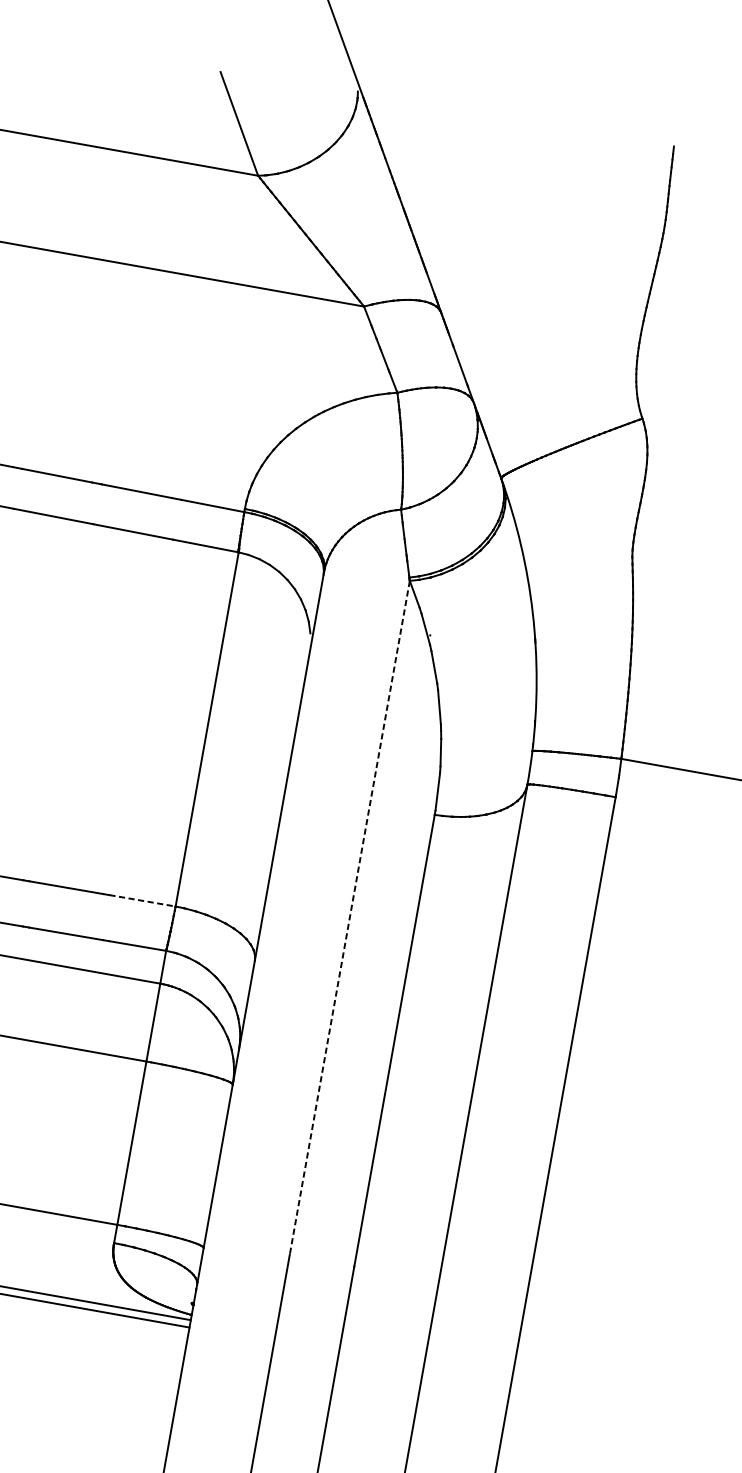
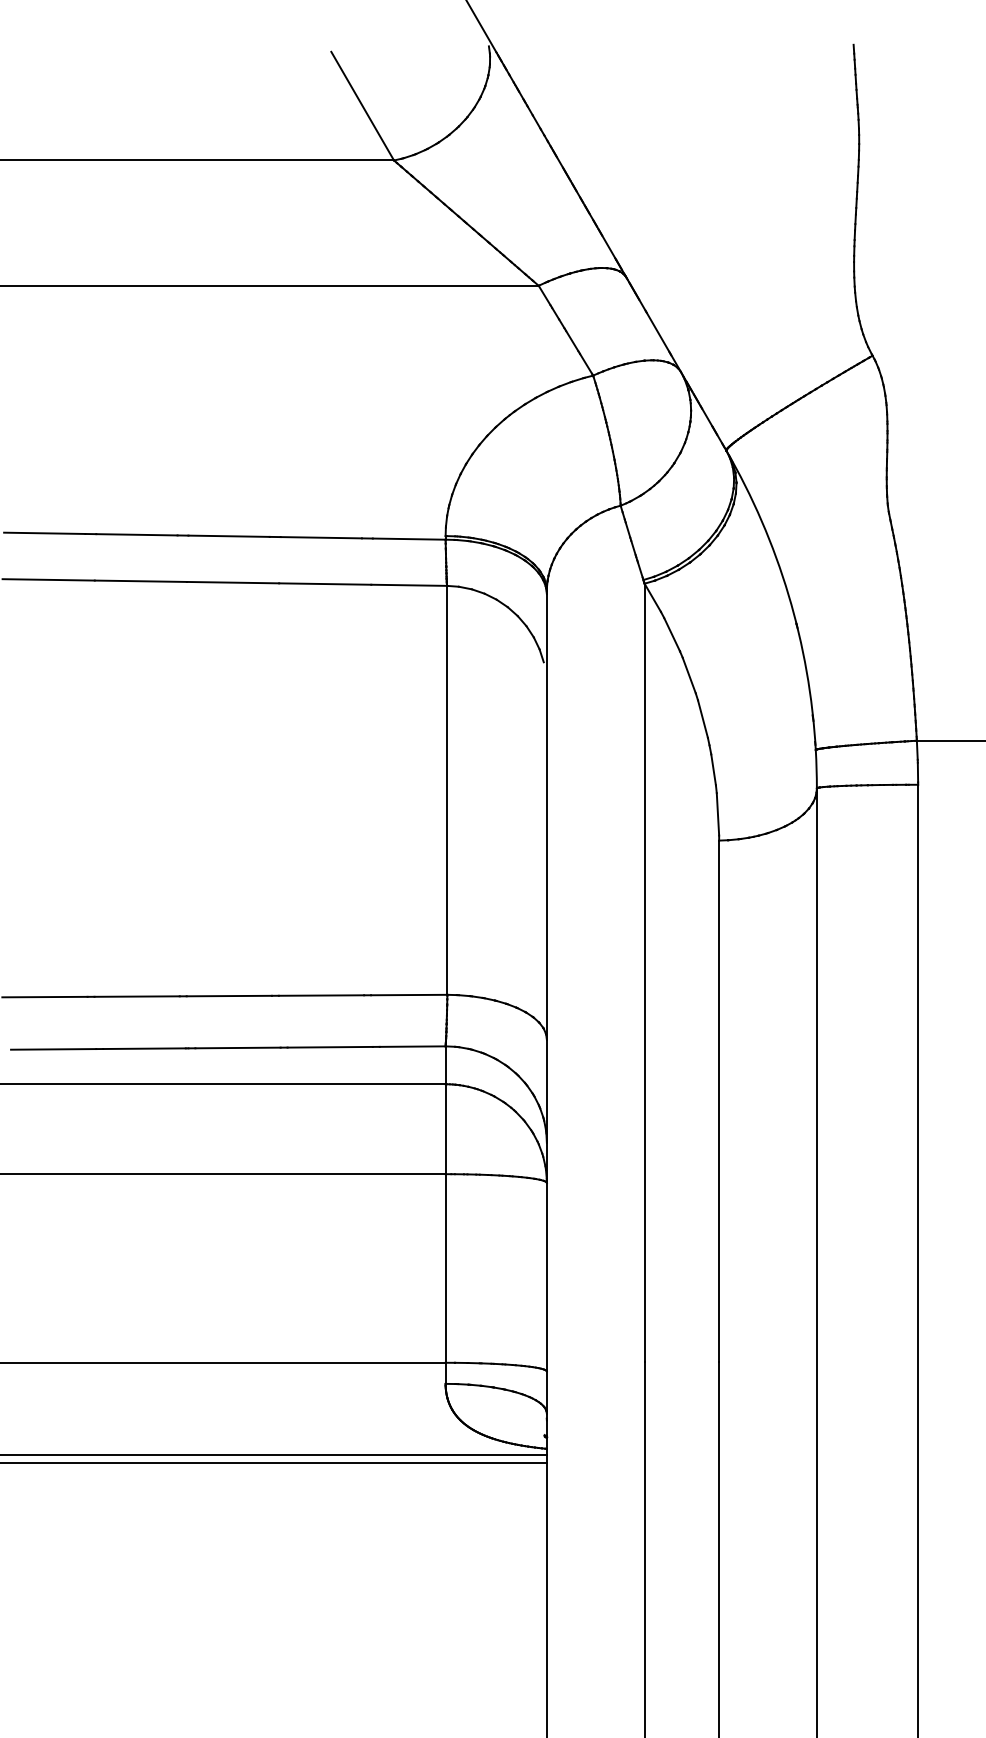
line: (142, 901) -> (409, 995), dashed -> solid
line: (349, 918) -> (644, 973), dashed -> solid

